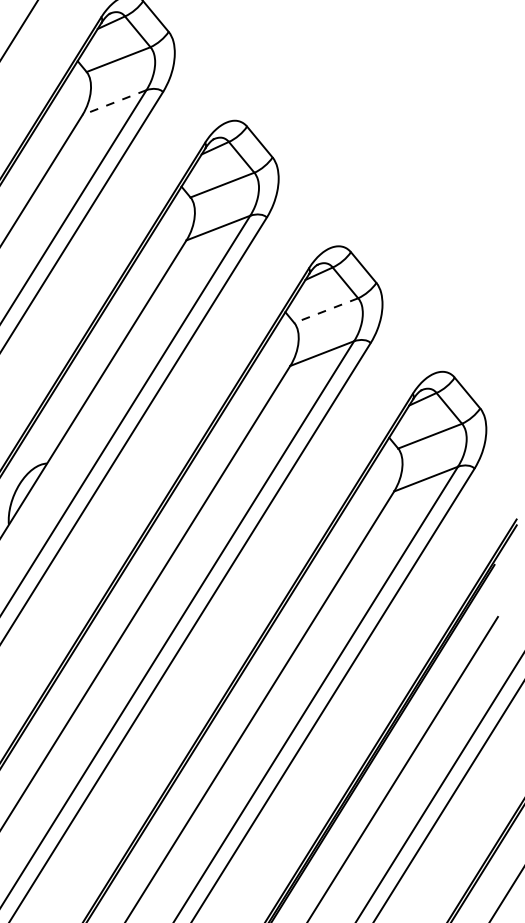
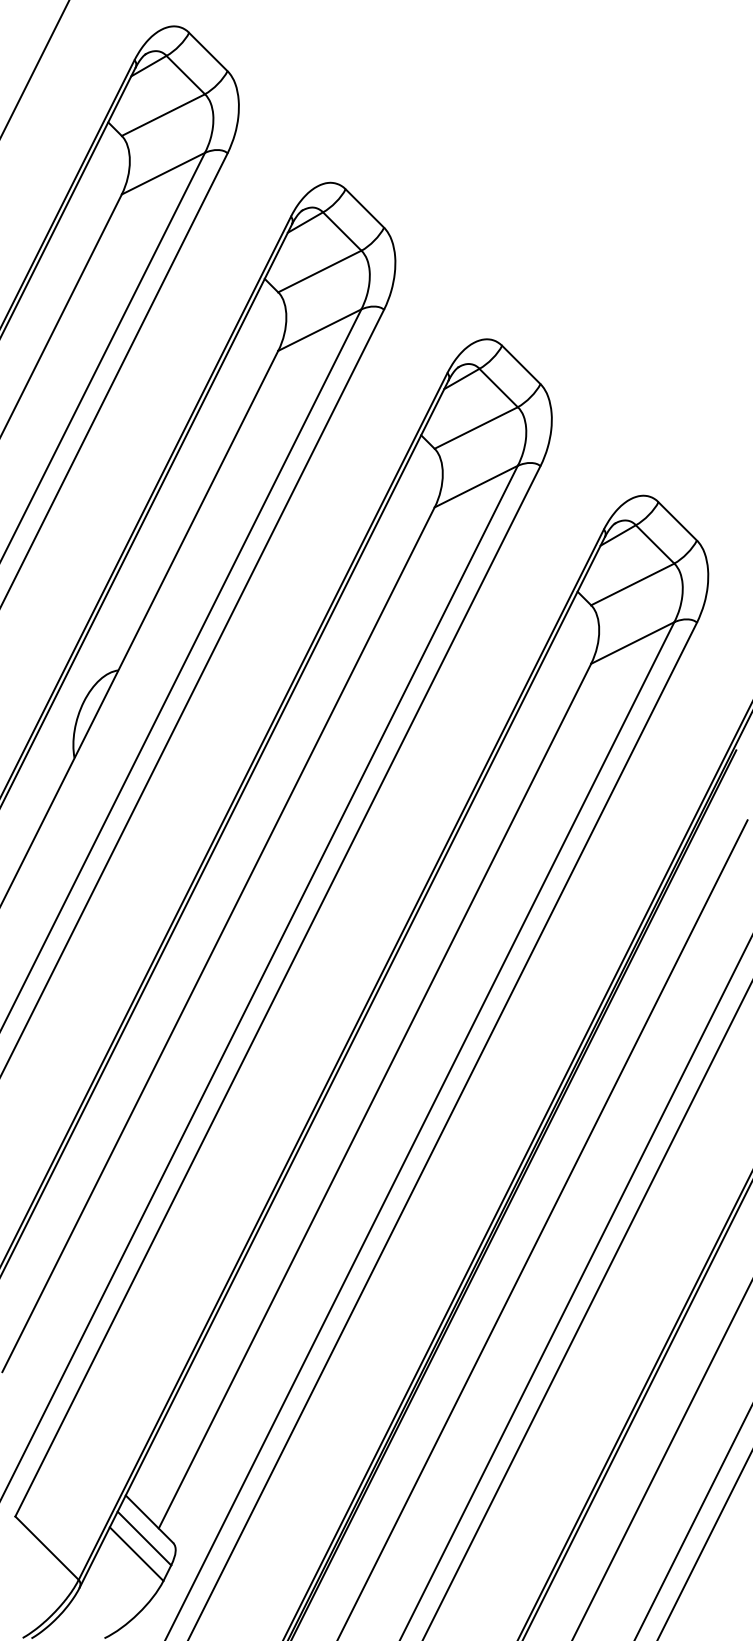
line: (114, 102) -> (163, 173), dashed -> solid
line: (325, 310) -> (475, 428), dashed -> solid

